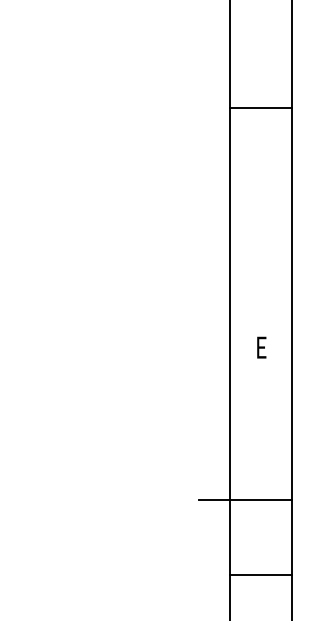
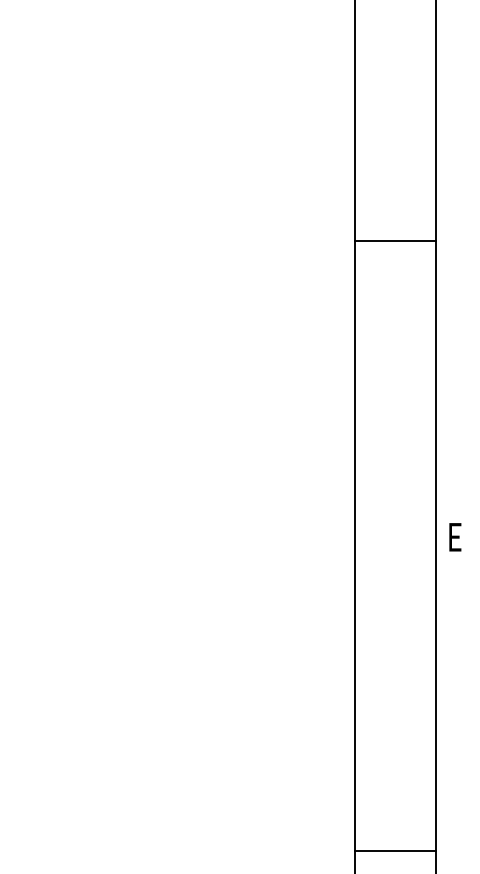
line: (261, 107) -> (395, 240), moved
text: (261, 347) -> (455, 537), moved
line: (245, 500) -> (375, 736), removed
line: (261, 574) -> (395, 850), moved

